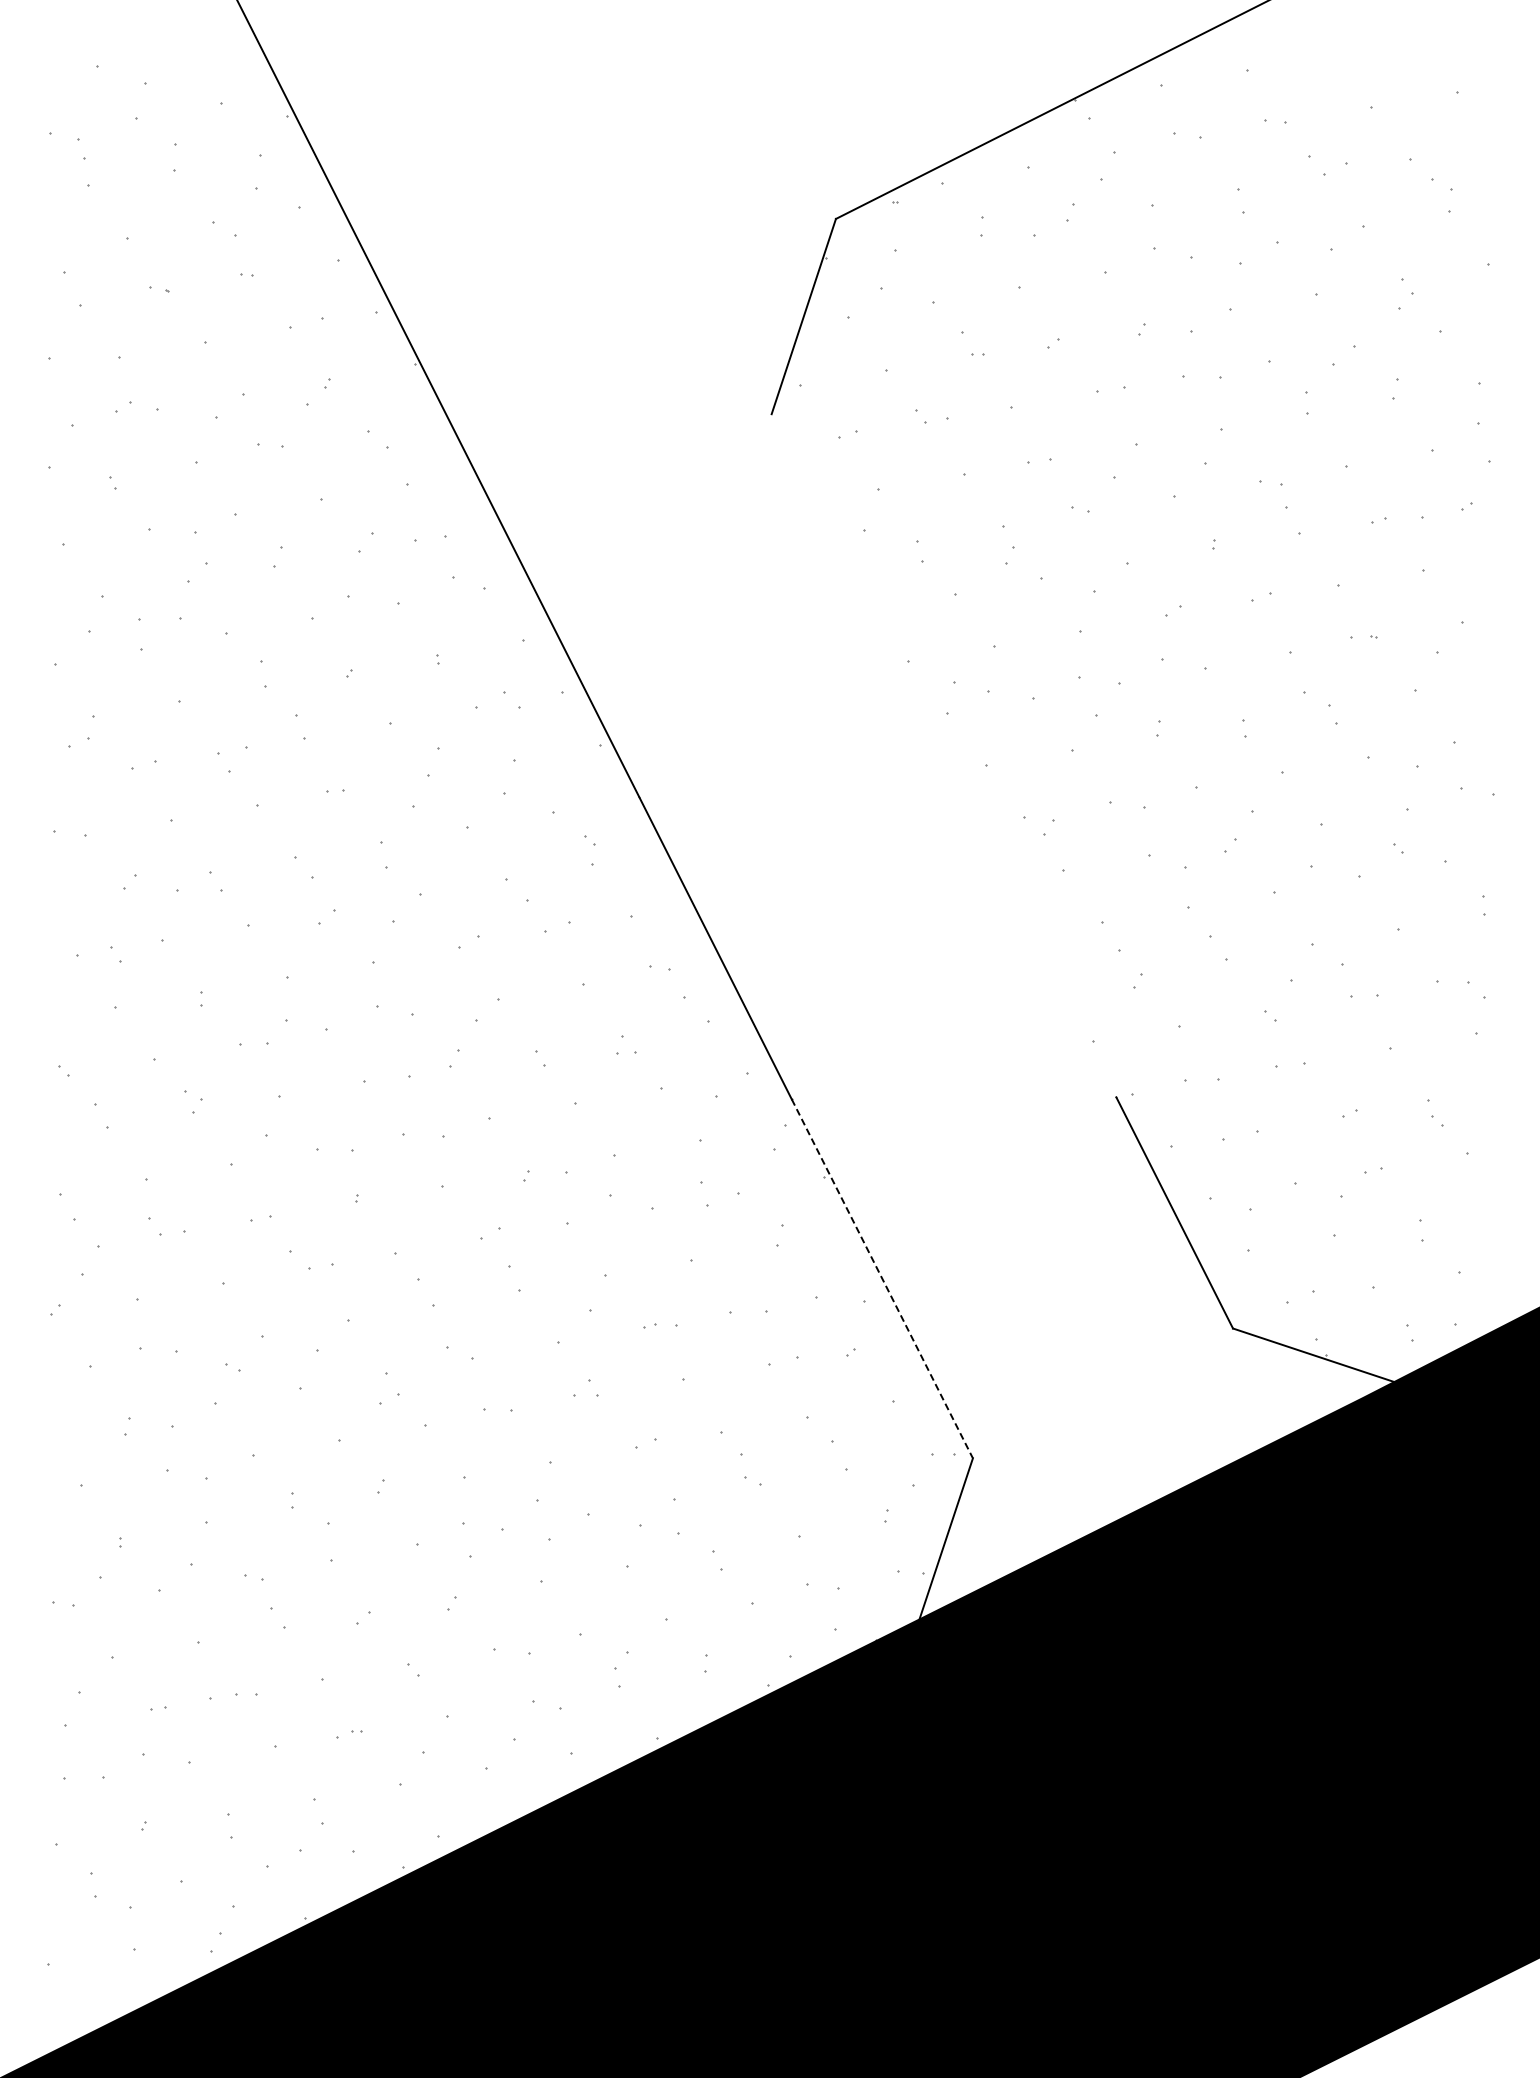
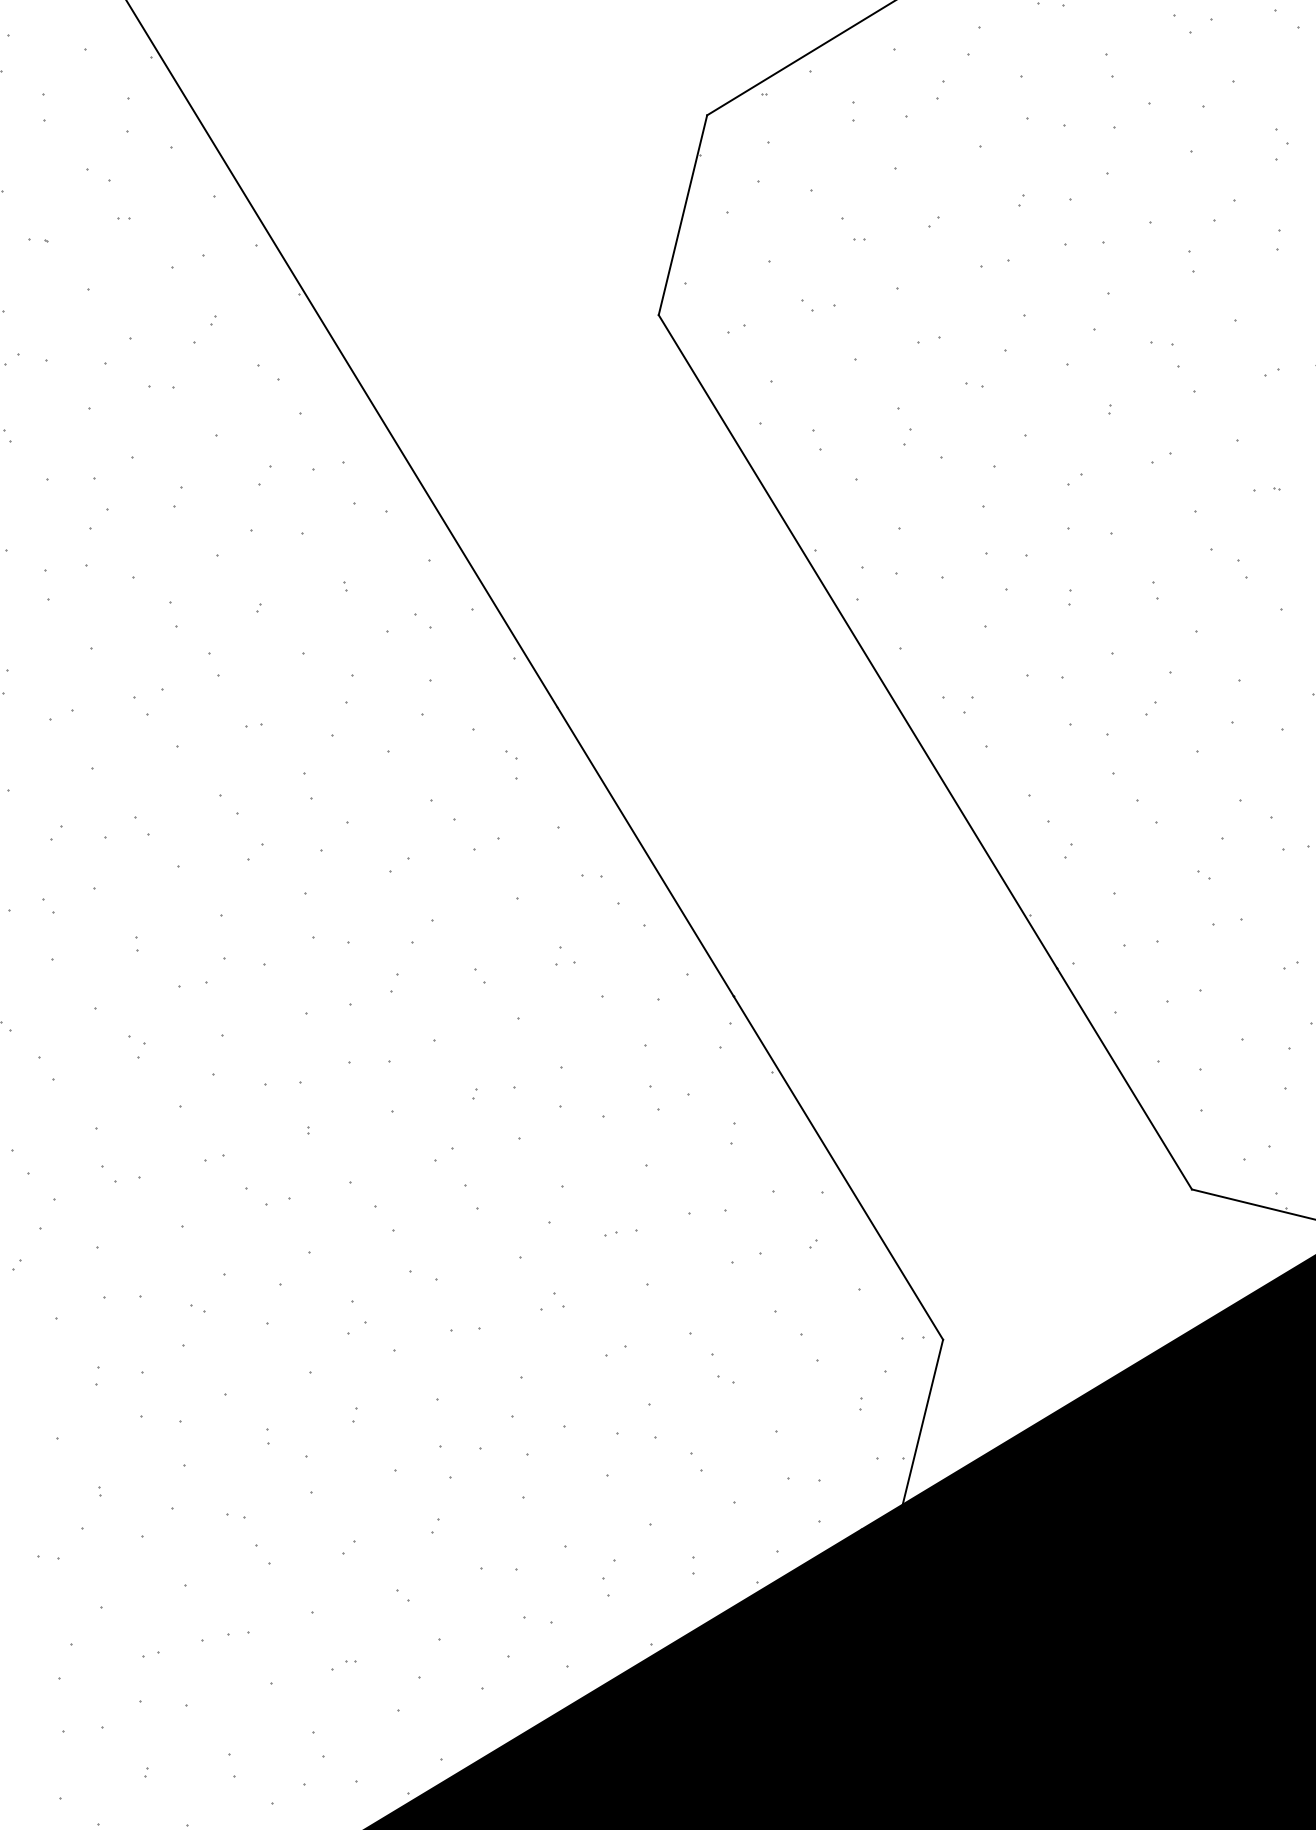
line: (943, 755) -> (857, 641), added
line: (882, 1279) -> (838, 1168), dashed -> solid

